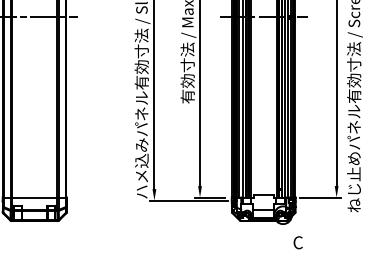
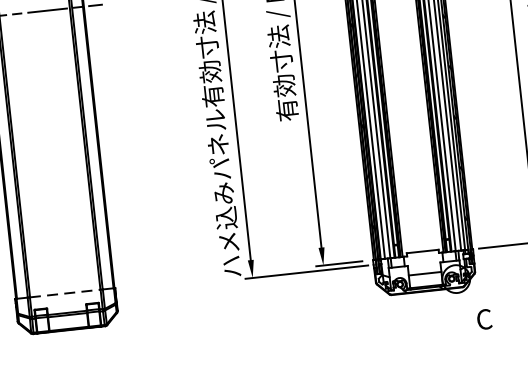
line: (34, 197) -> (64, 293), solid -> dashed

